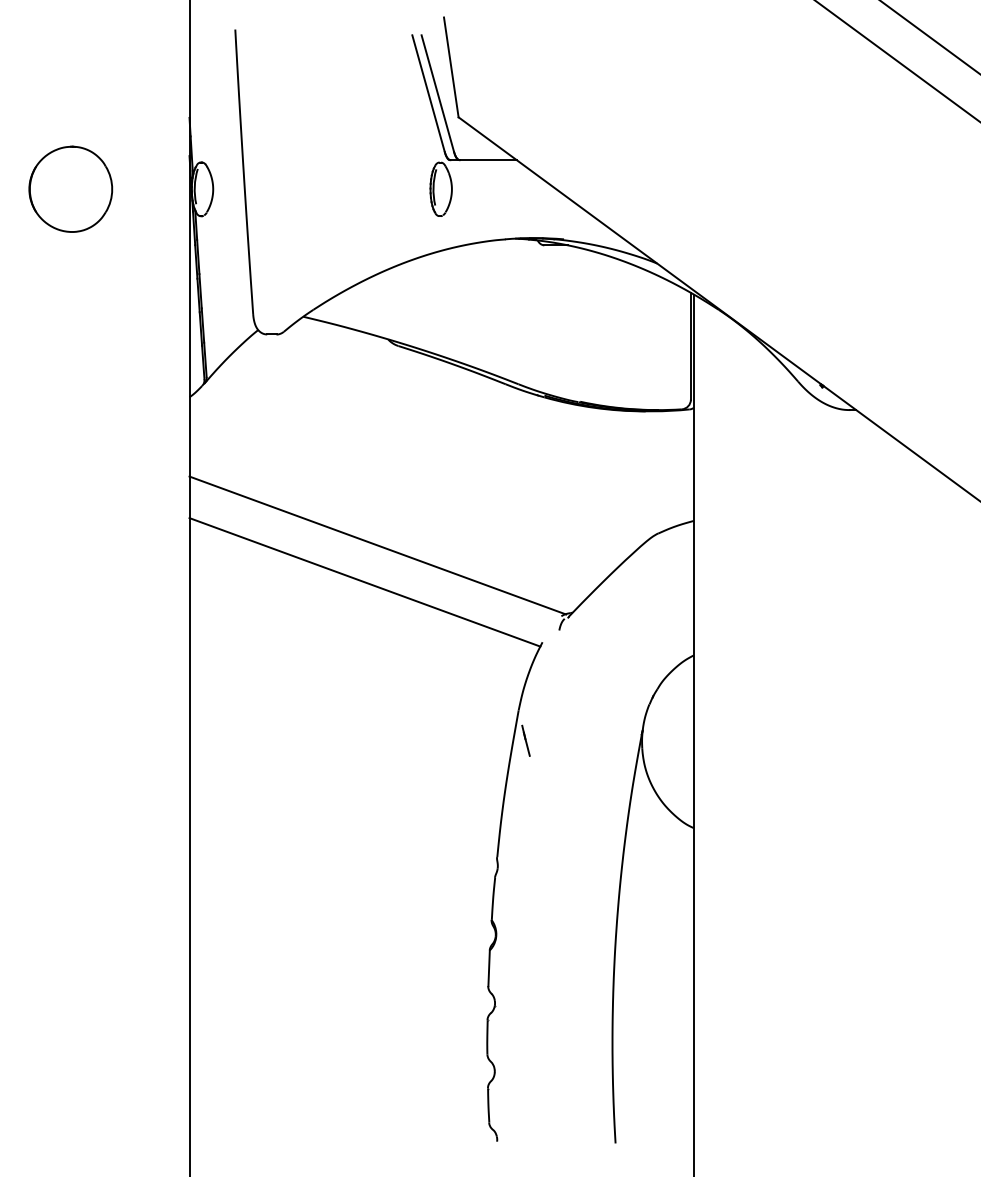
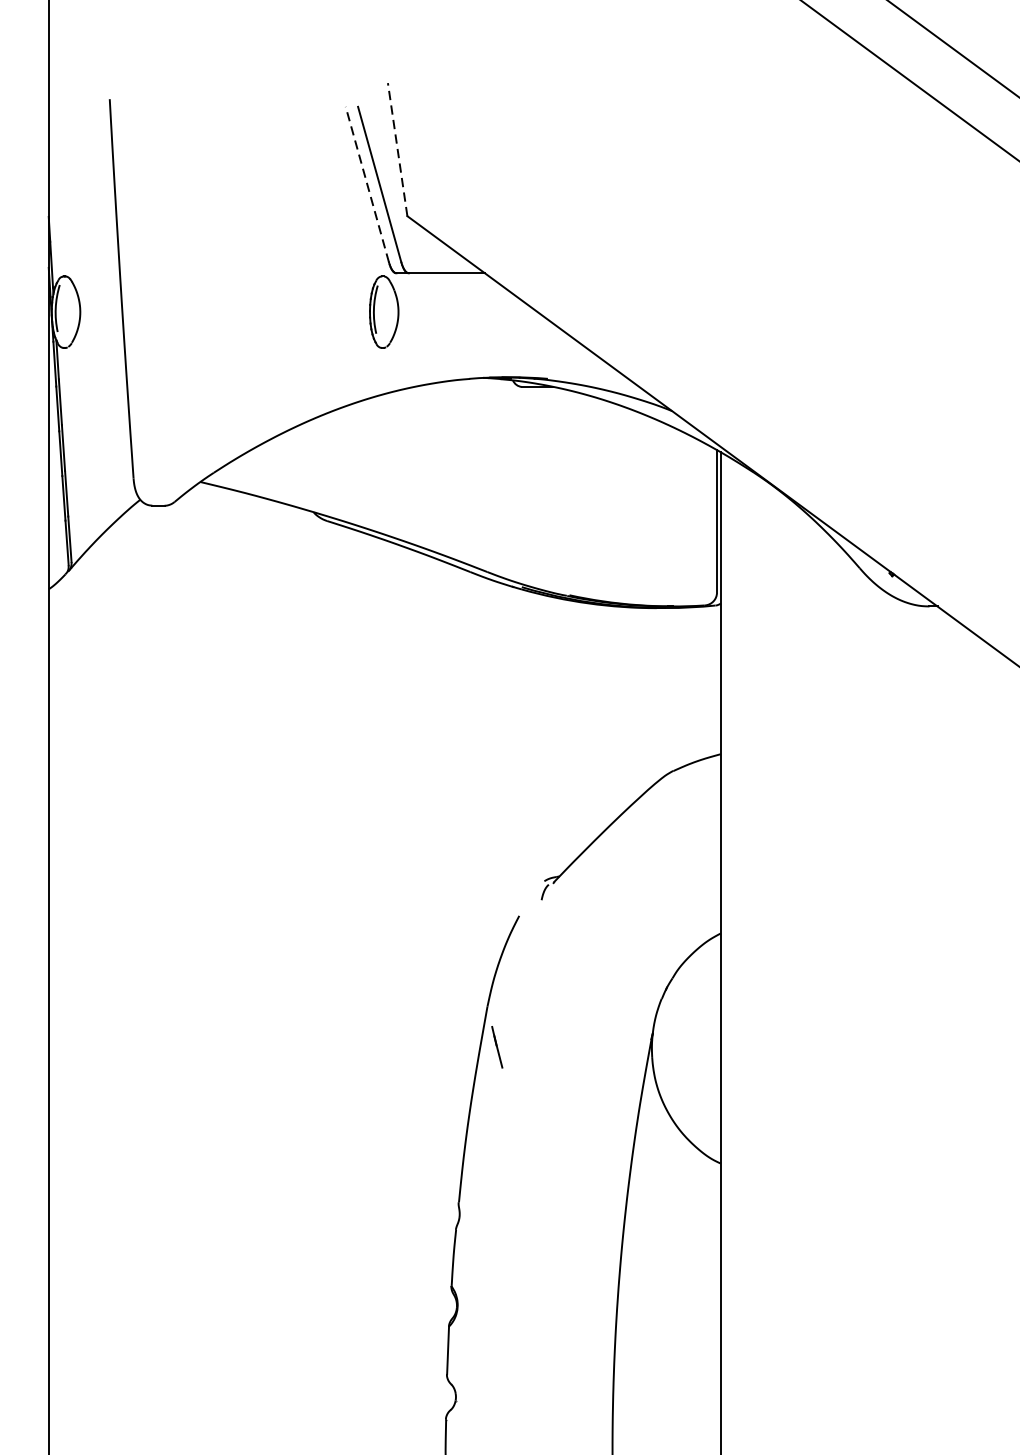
line: (451, 66) -> (397, 148), solid -> dashed
line: (428, 93) -> (367, 184), solid -> dashed
line: (377, 545) -> (299, 786), removed
line: (364, 582) -> (281, 836), removed

